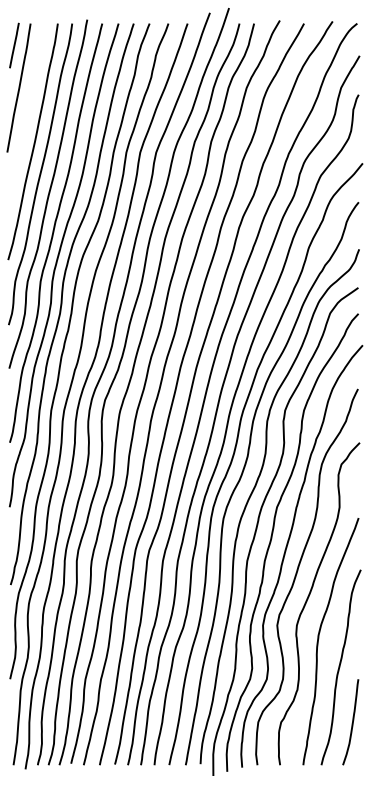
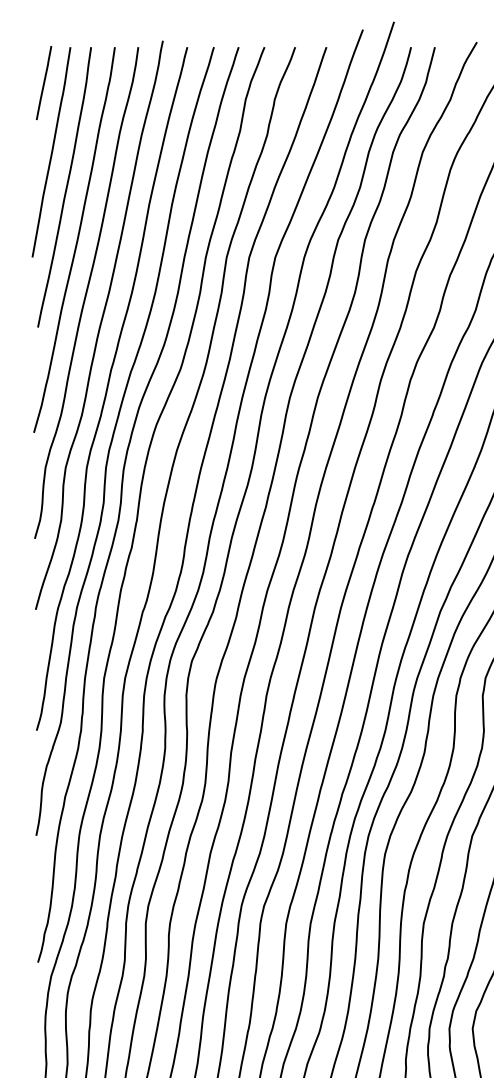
curve: (27, 109) -> (65, 187), added

